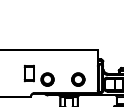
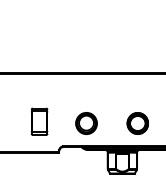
part: (28, 73) -> (38, 121), moved

